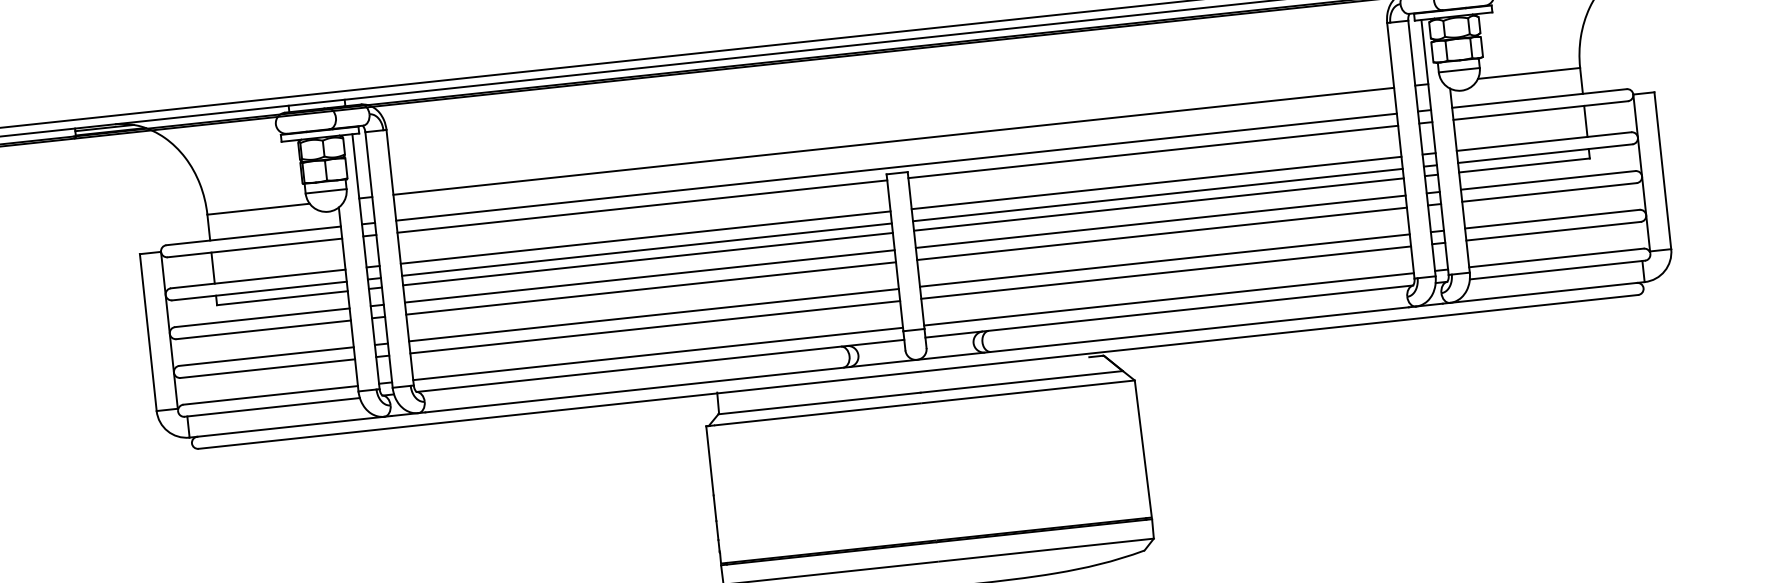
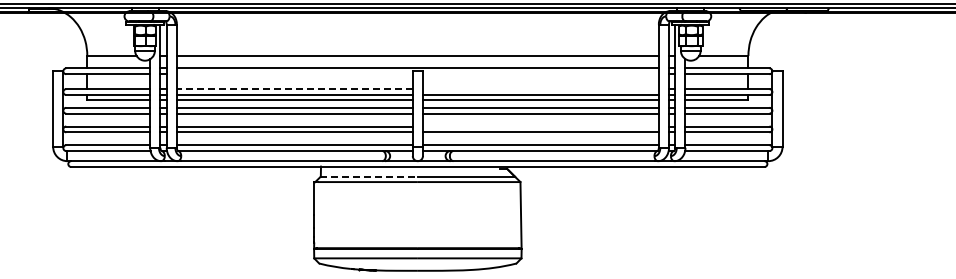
line: (1152, 152) -> (540, 74), removed
line: (1155, 183) -> (540, 89), removed
line: (641, 207) -> (294, 74), removed
line: (645, 238) -> (294, 89), solid -> dashed
line: (1164, 260) -> (540, 126), removed
line: (820, 402) -> (369, 176), solid -> dashed

